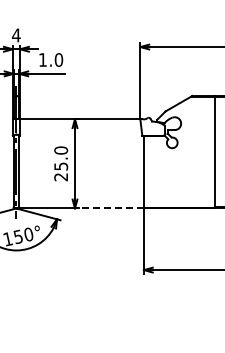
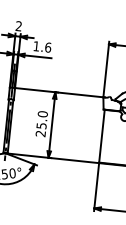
text: (16, 35) -> (18, 26), 4 -> 2
text: (59, 59) -> (48, 47), 1.0 -> 1.6
line: (111, 208) -> (75, 160), dashed -> solid

